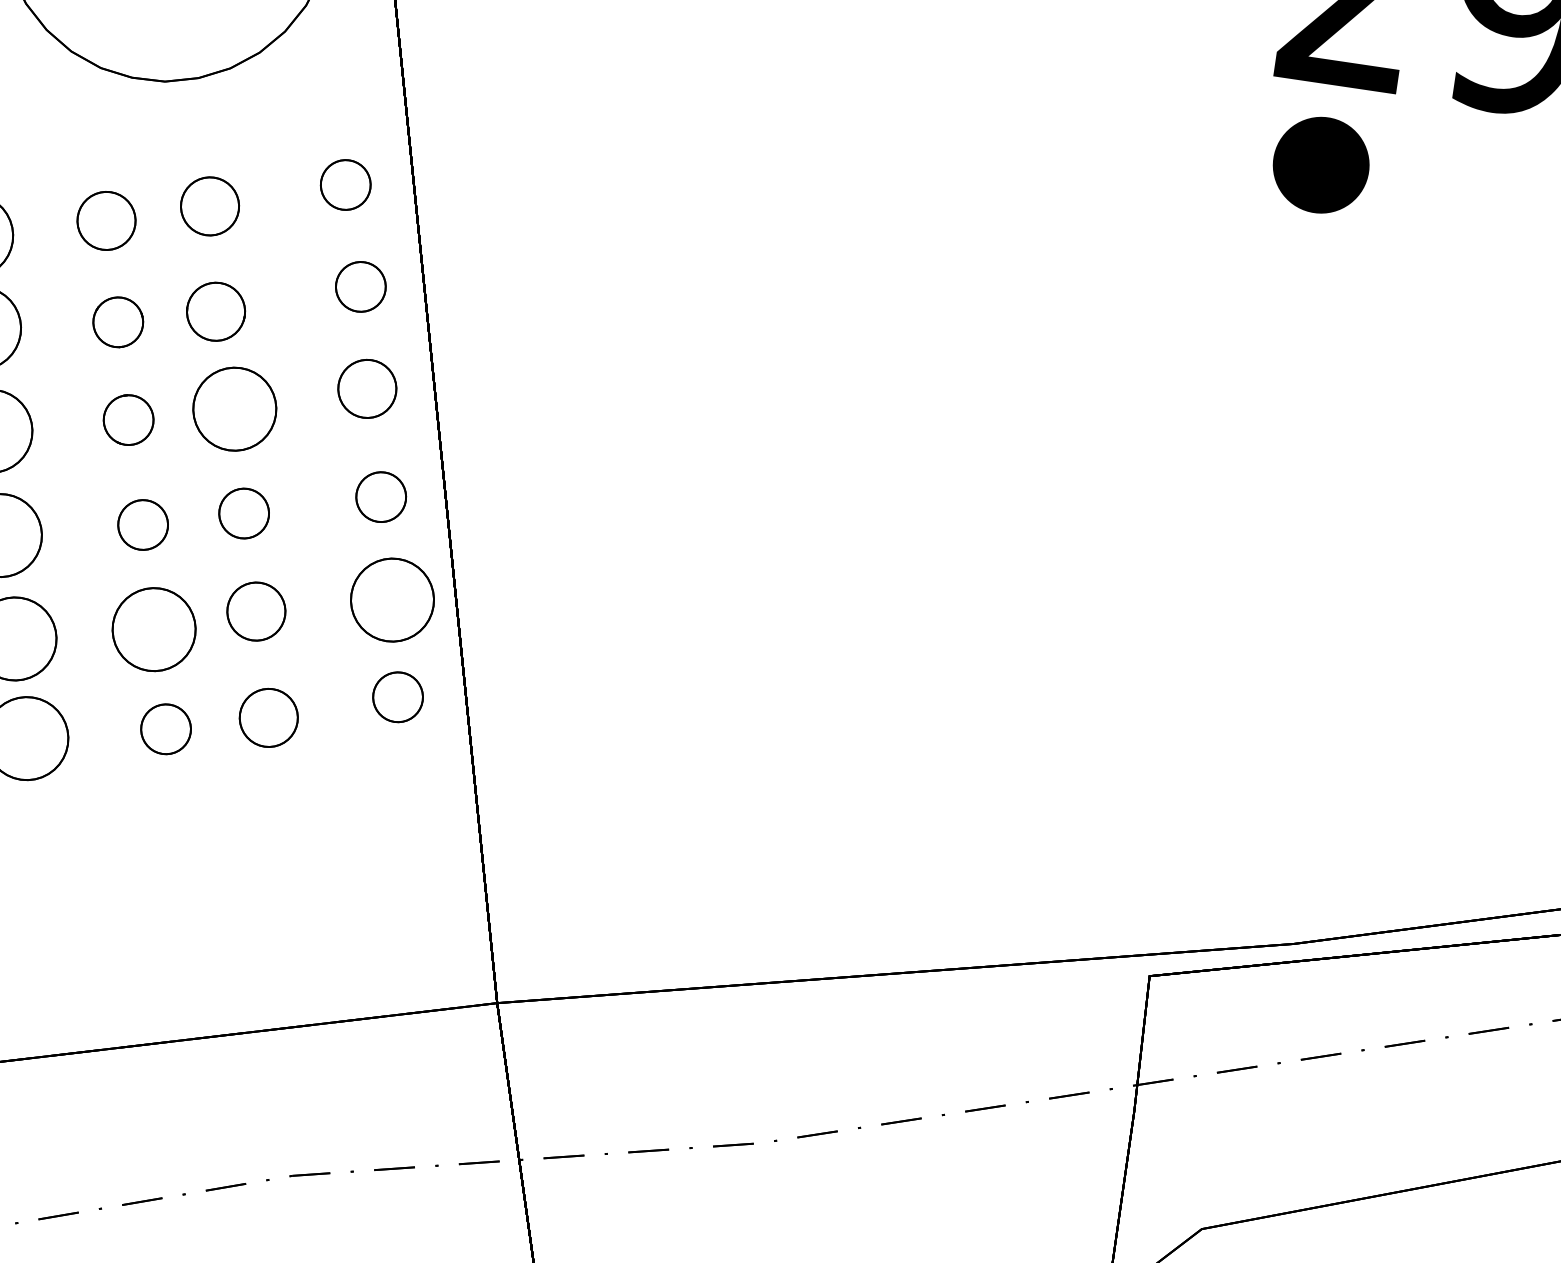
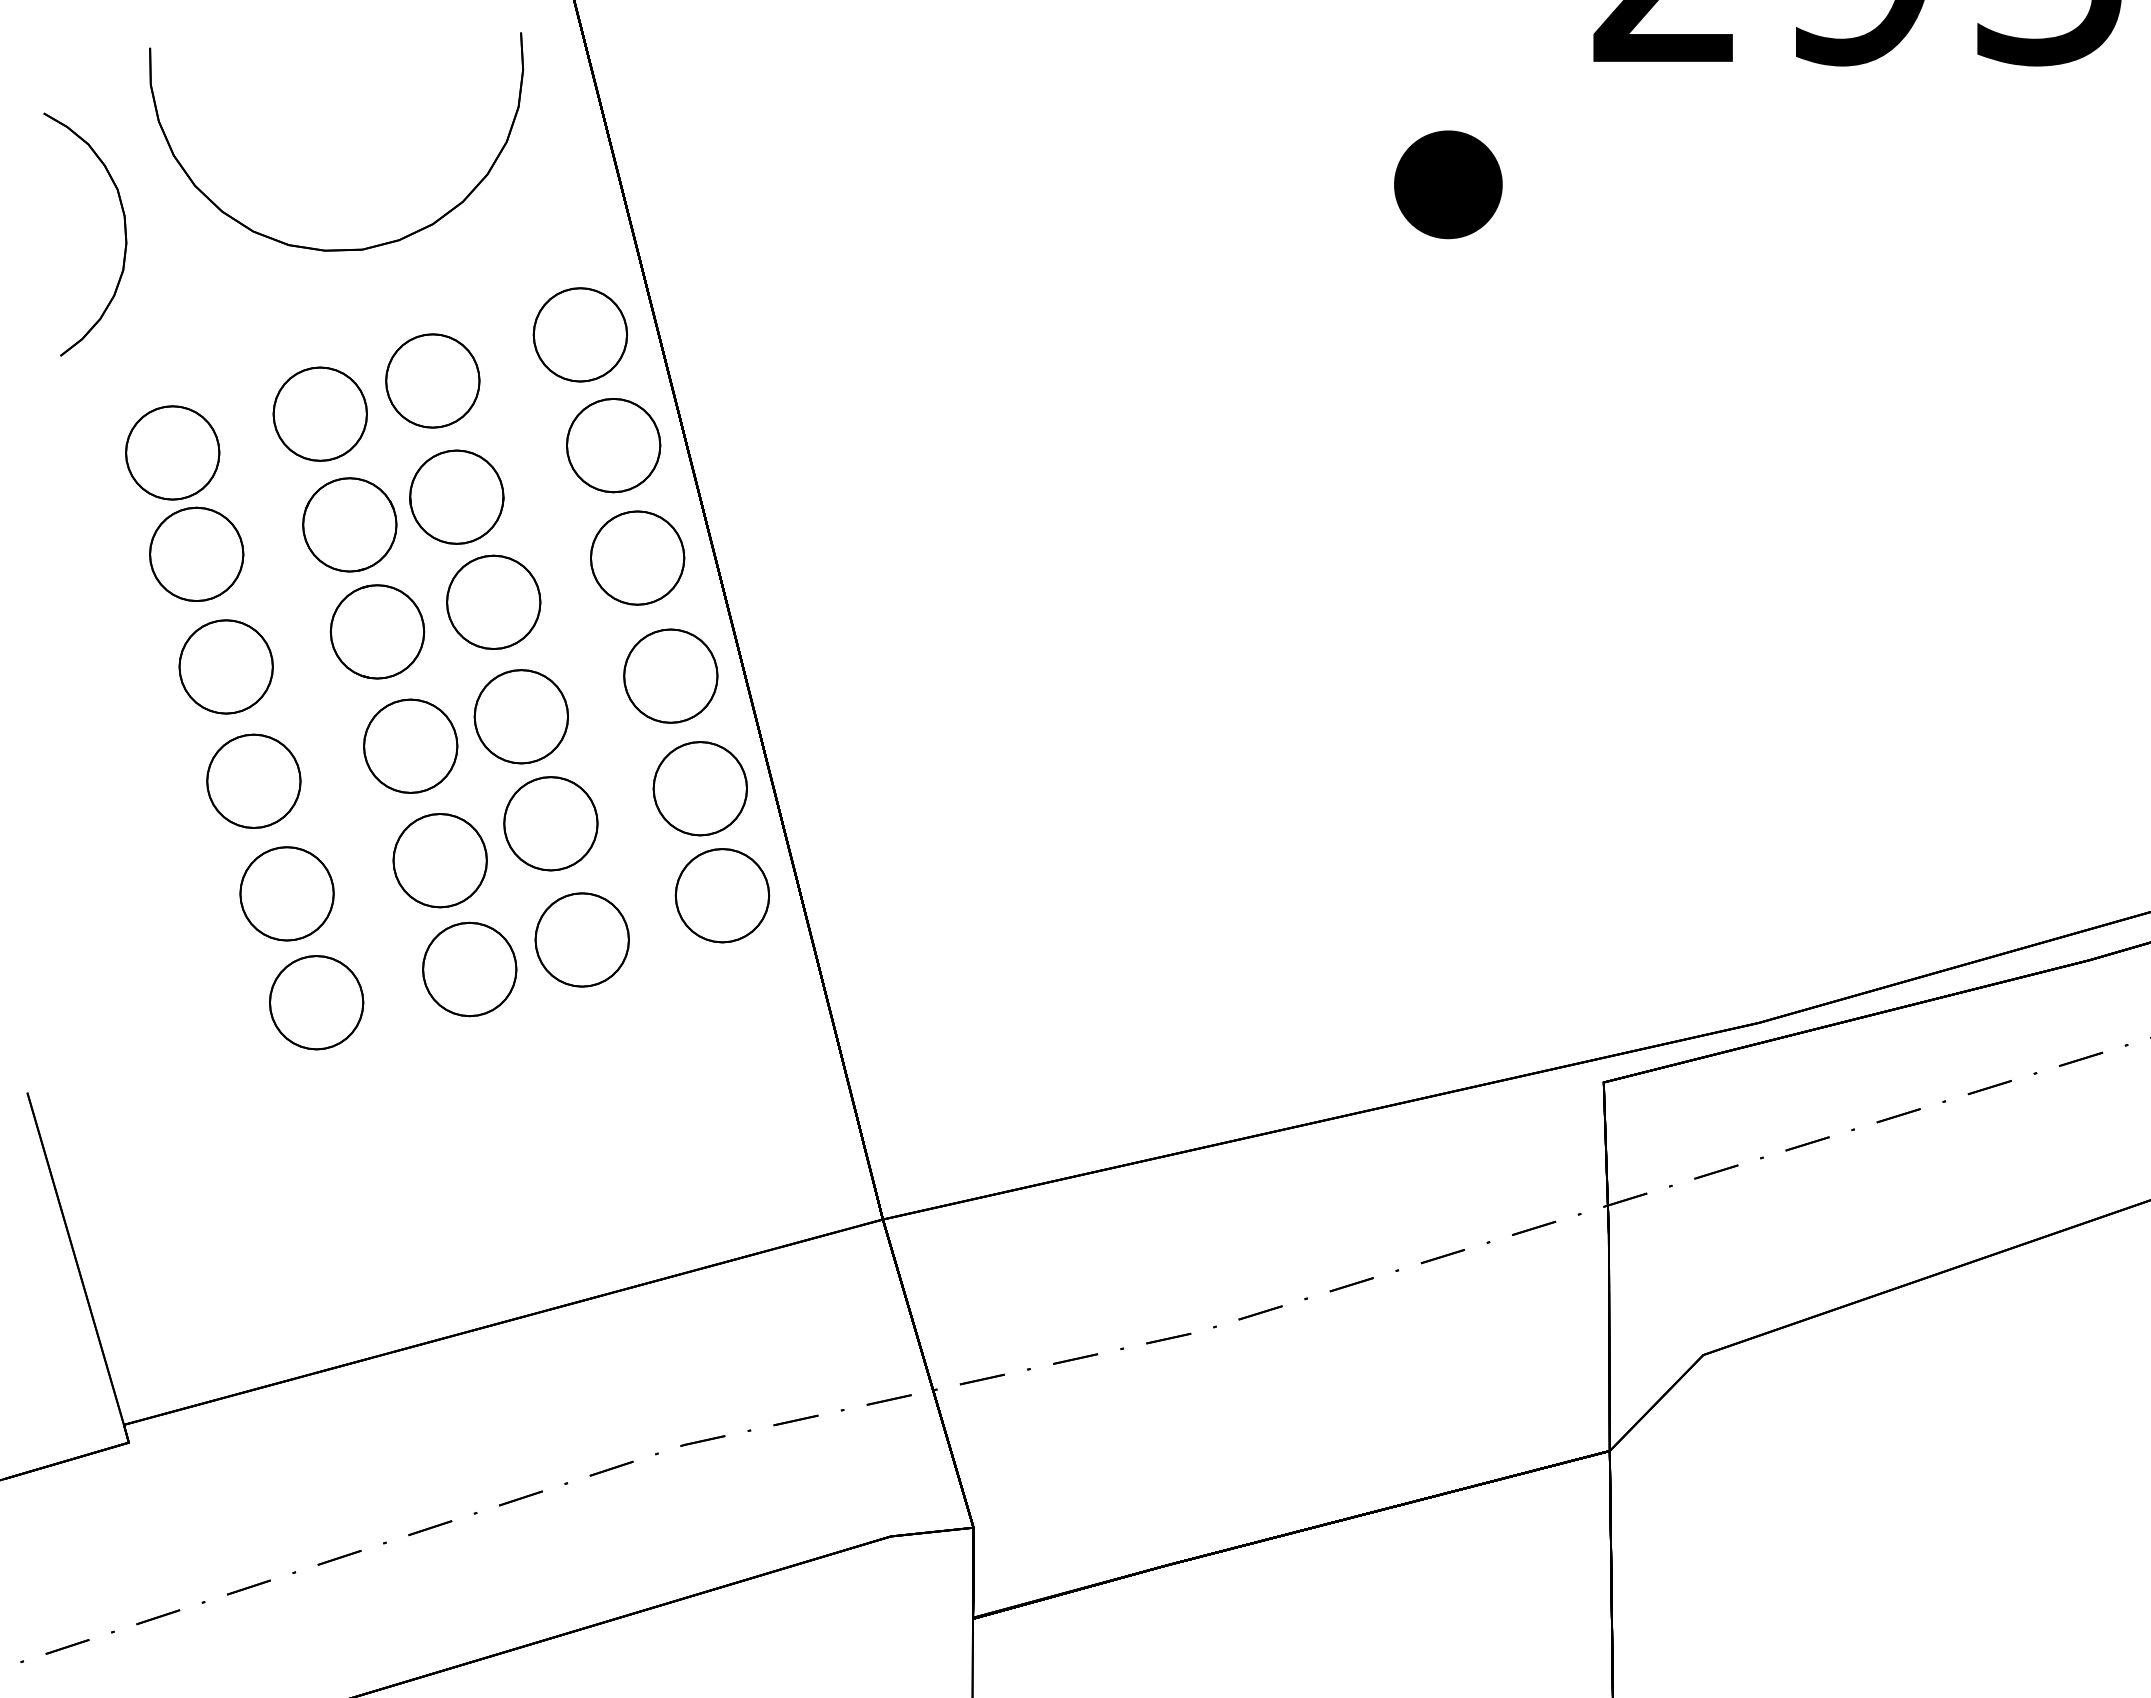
part: (1321, 164) -> (1448, 184), moved
part: (345, 184) -> (579, 334), size x1.67
part: (209, 205) -> (432, 380), size x1.43
part: (106, 220) -> (319, 413), size x1.43
part: (360, 286) -> (613, 445), size x1.67
part: (215, 311) -> (456, 496), size x1.43
part: (117, 321) -> (349, 524), size x1.67
part: (367, 388) -> (637, 557), size x1.43
part: (128, 419) -> (377, 631), size x1.67
part: (380, 496) -> (670, 675), size x1.67
part: (243, 513) -> (520, 716), size x1.67
part: (142, 524) -> (410, 745), size x1.67
part: (256, 611) -> (550, 823), size x1.43
part: (398, 697) -> (722, 895), size x1.67
part: (268, 717) -> (581, 939), size x1.43
part: (165, 729) -> (469, 969), size x1.67

